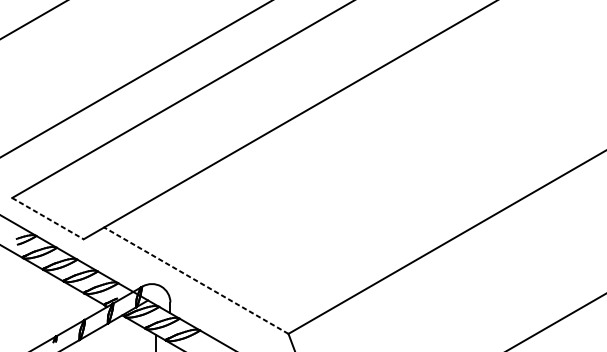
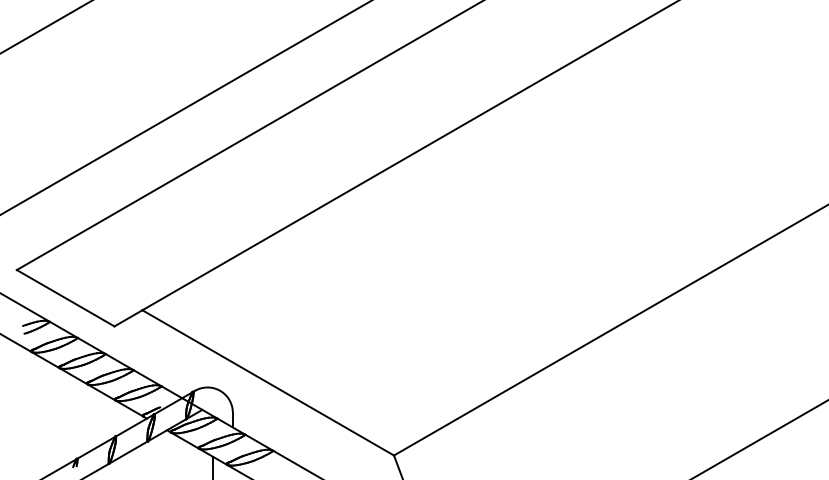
line: (48, 218) -> (66, 298), dashed -> solid
line: (195, 280) -> (267, 382), dashed -> solid

